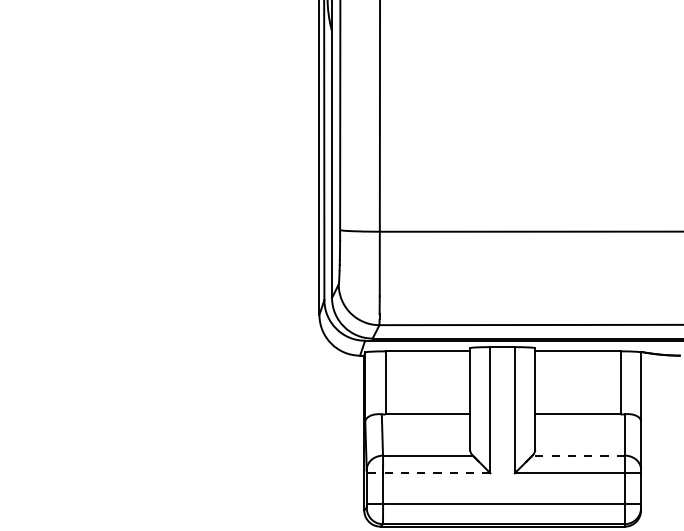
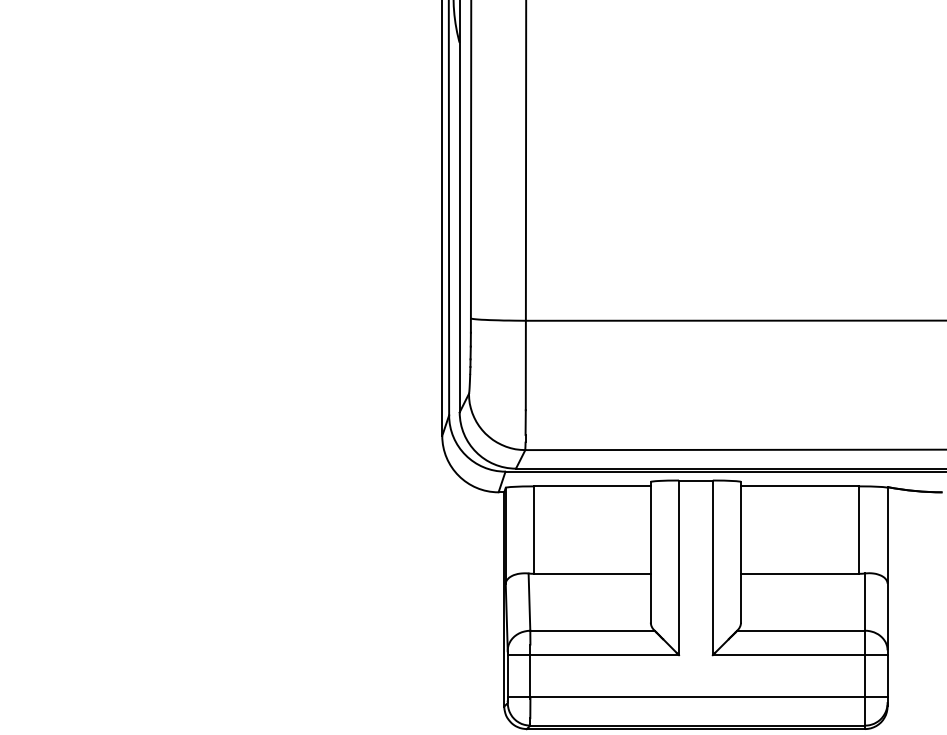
line: (578, 455) -> (800, 630), dashed -> solid
line: (428, 473) -> (593, 655), dashed -> solid

